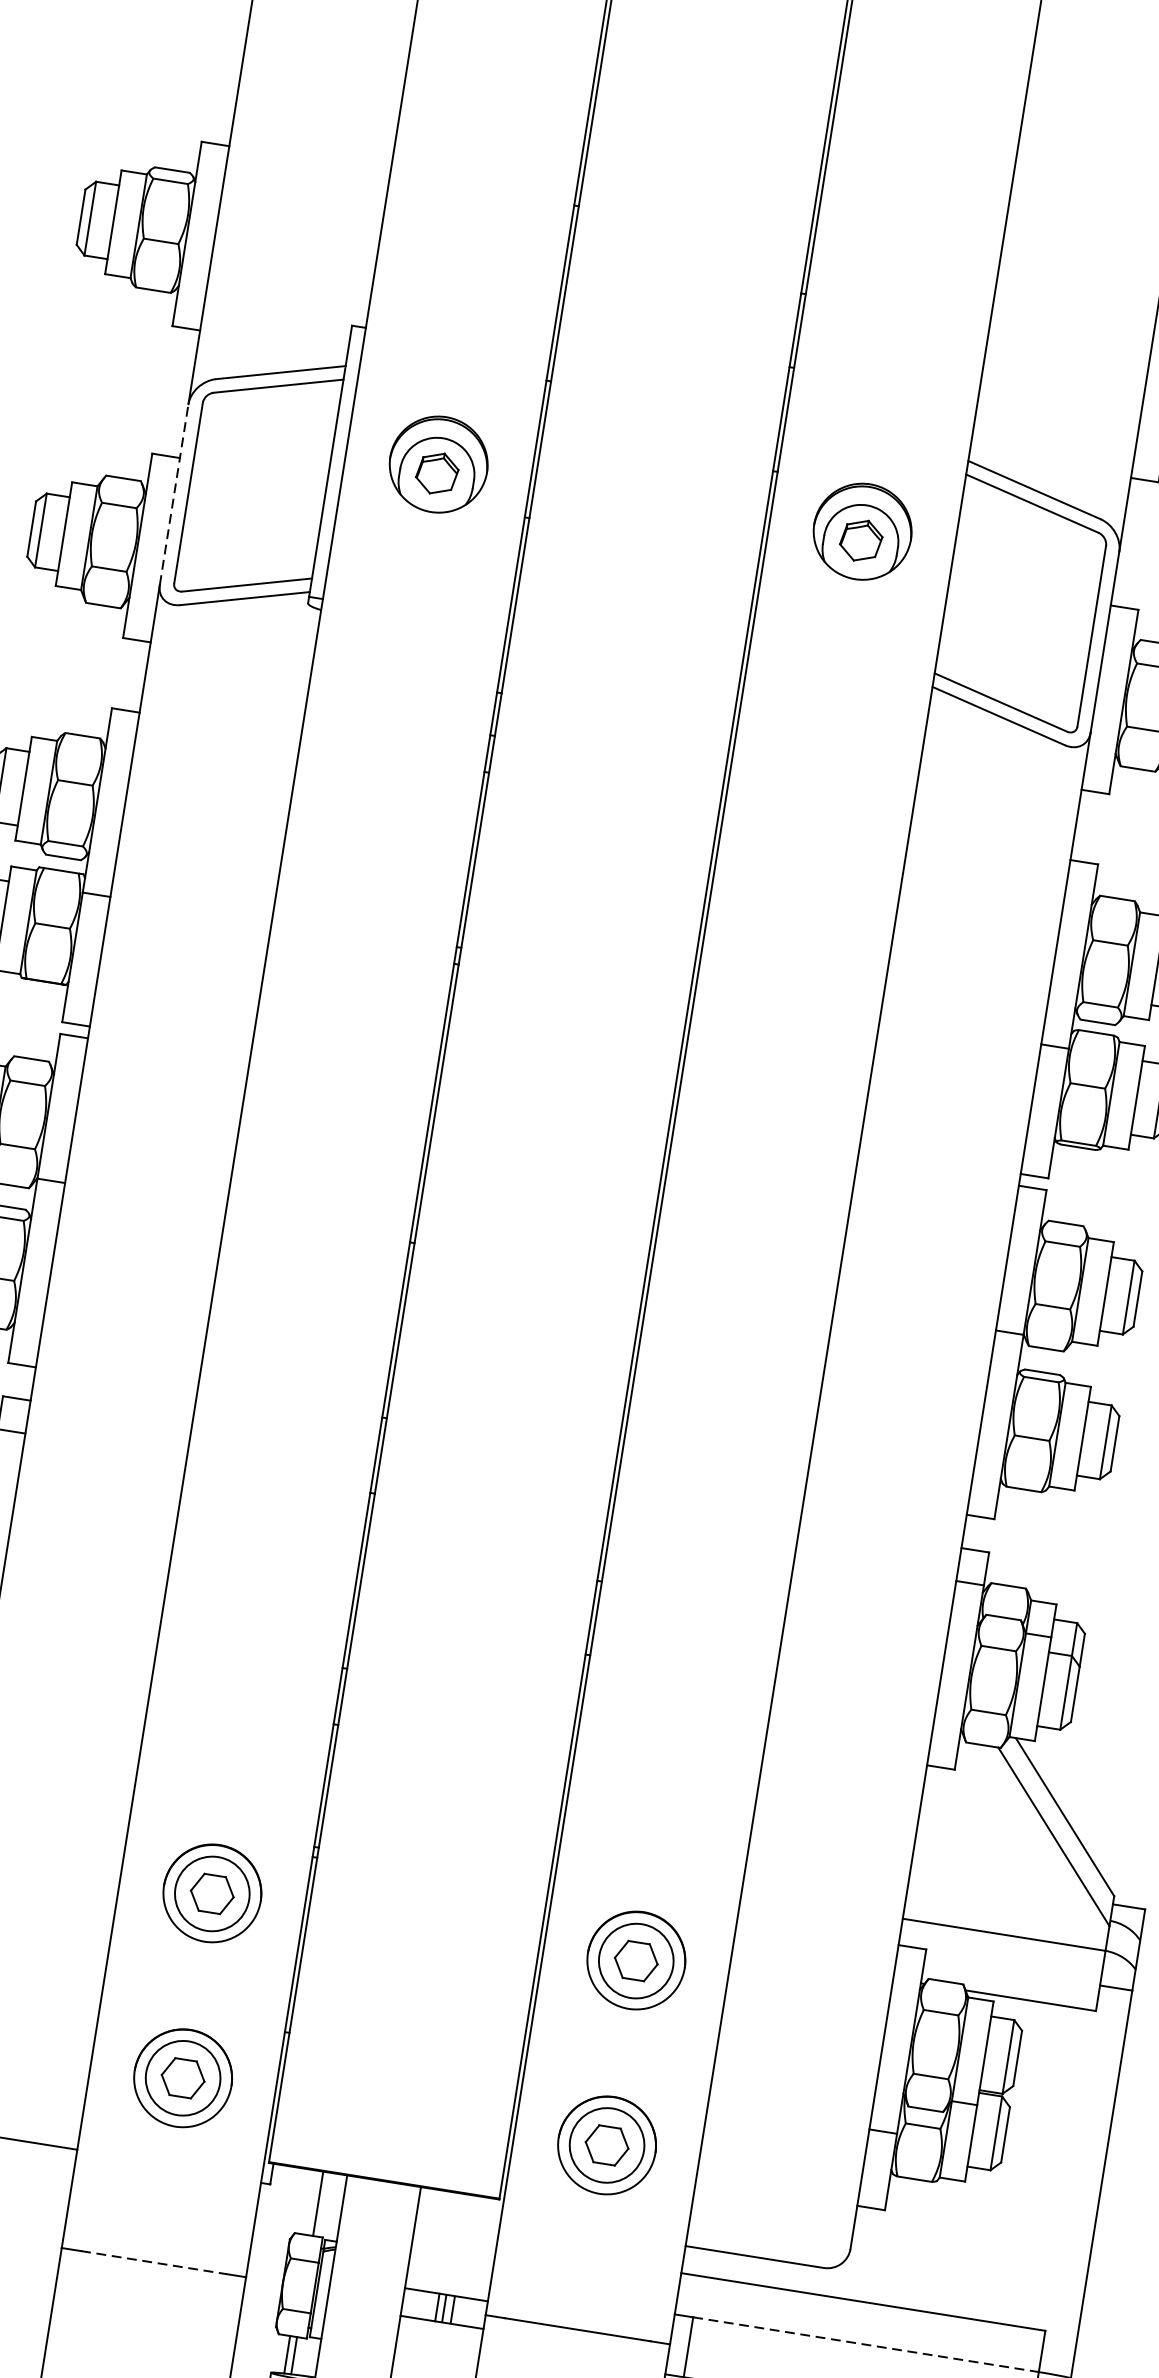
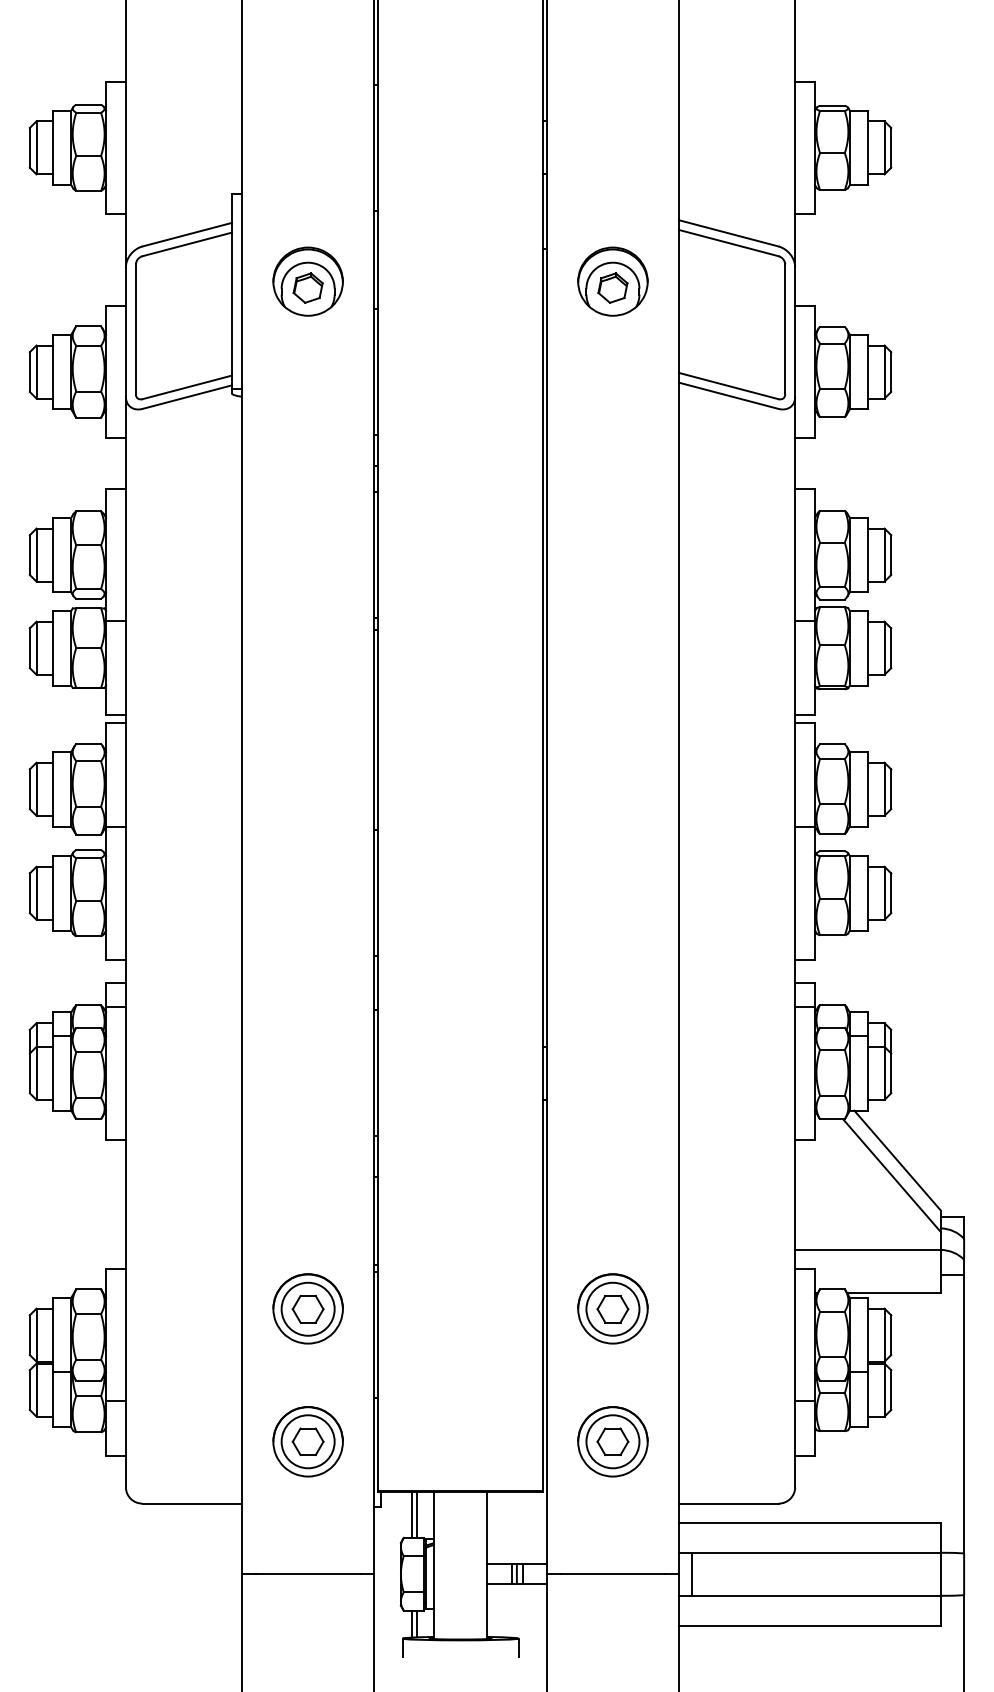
line: (173, 495) -> (125, 332), dashed -> solid
line: (310, 2202) -> (411, 1514), added
line: (154, 2262) -> (308, 1574), dashed -> solid
line: (867, 2344) -> (817, 1552), dashed -> solid

